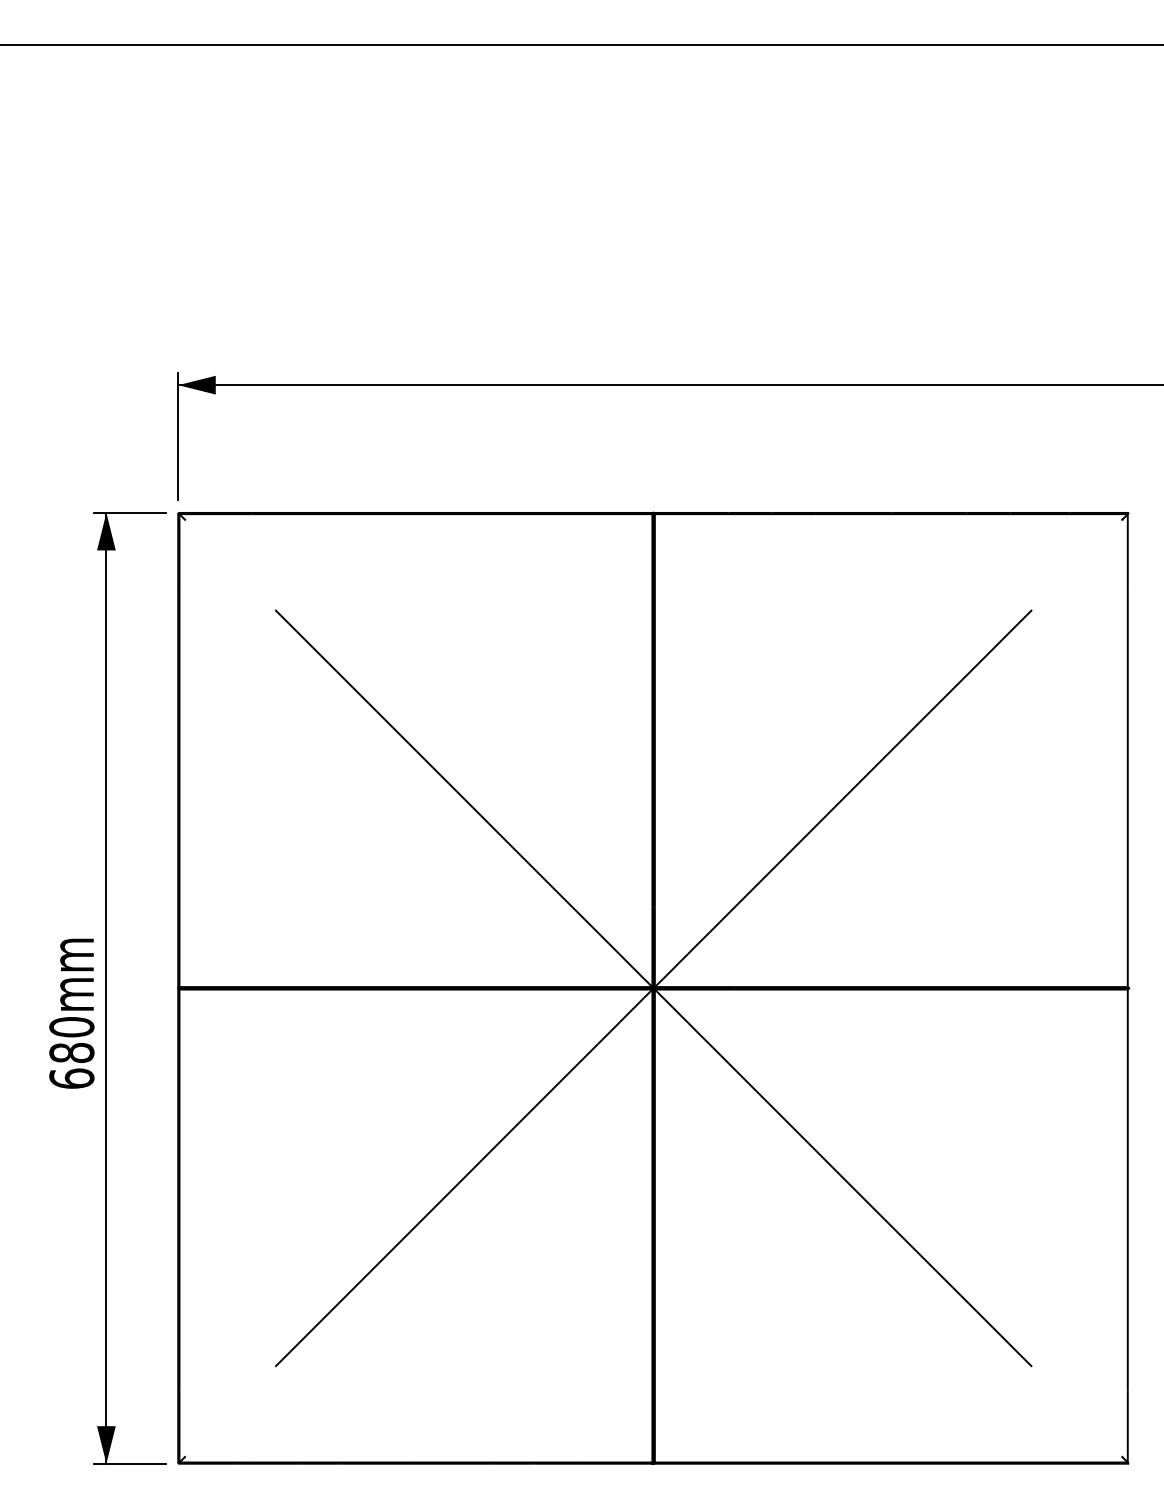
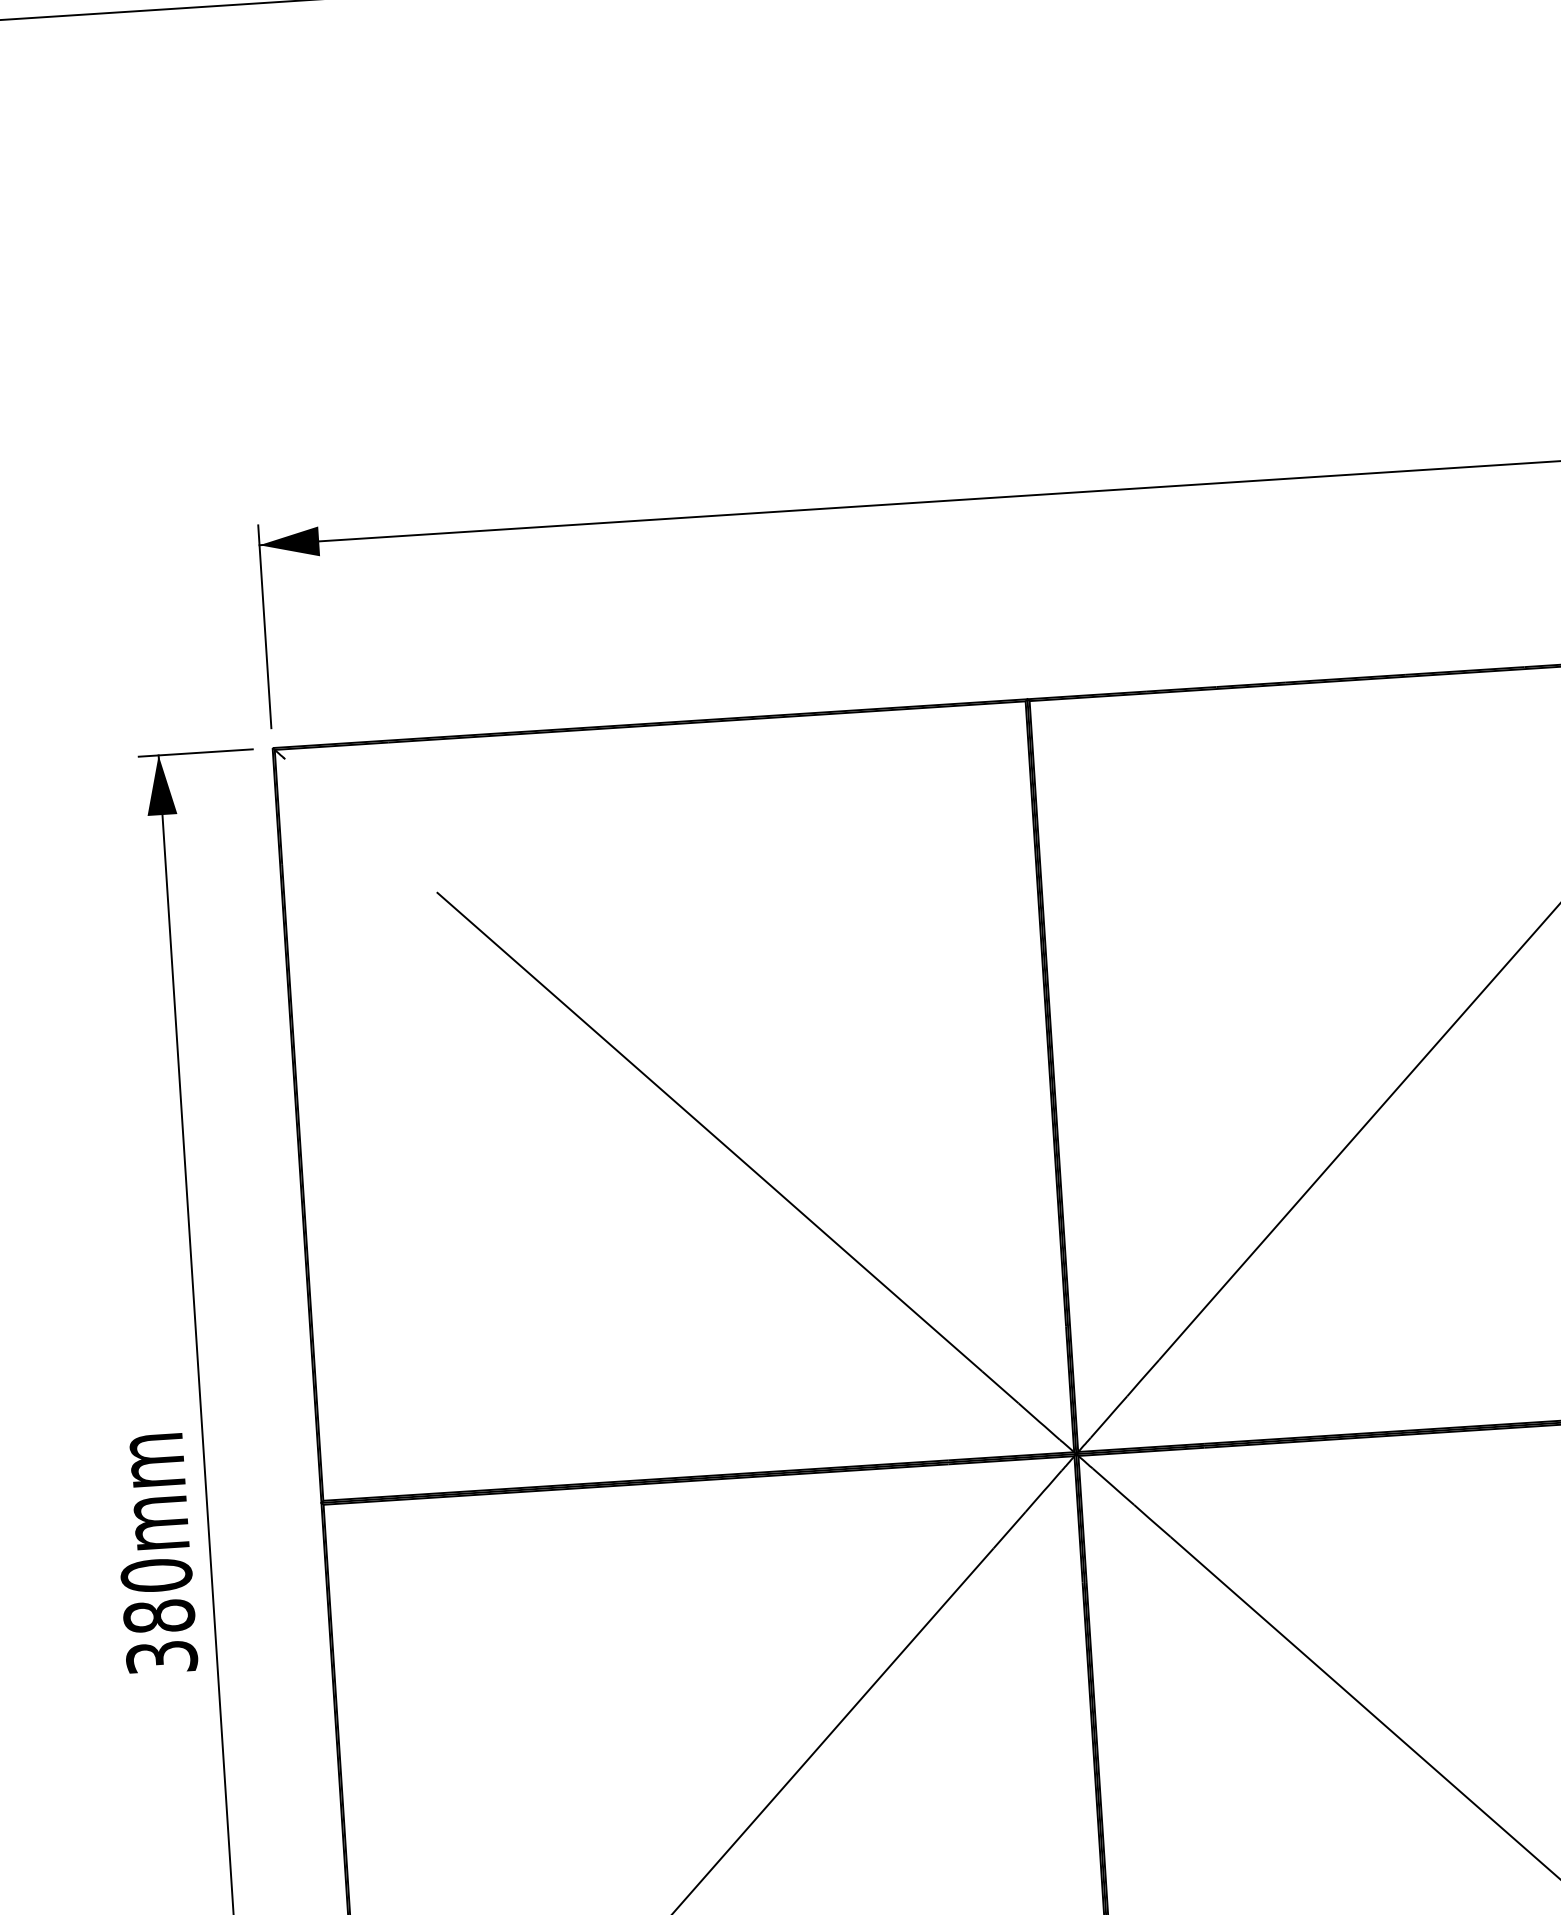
text: (71, 1078) -> (161, 1657), 680mm -> 380mm

